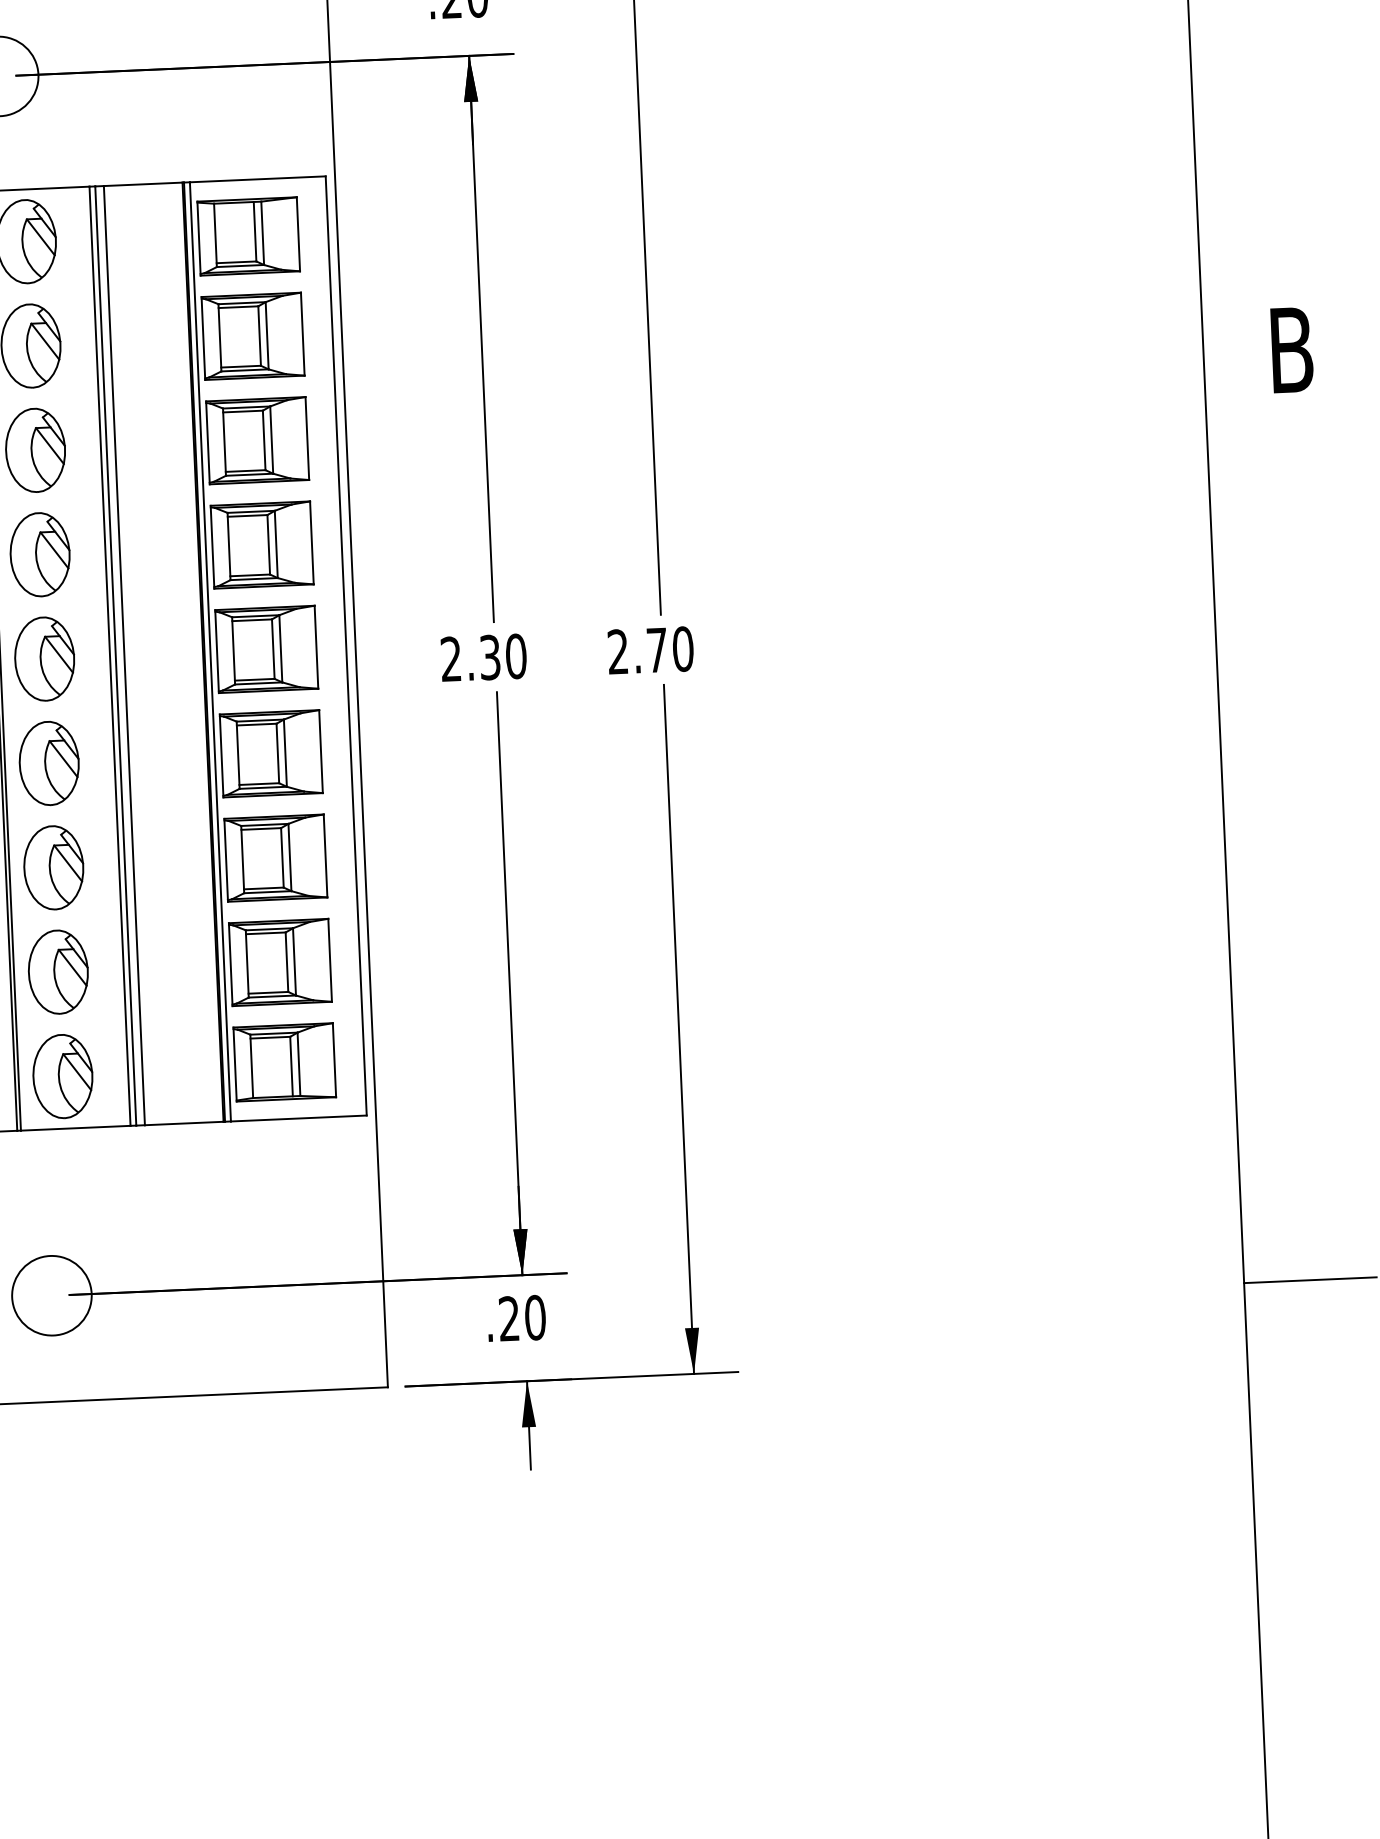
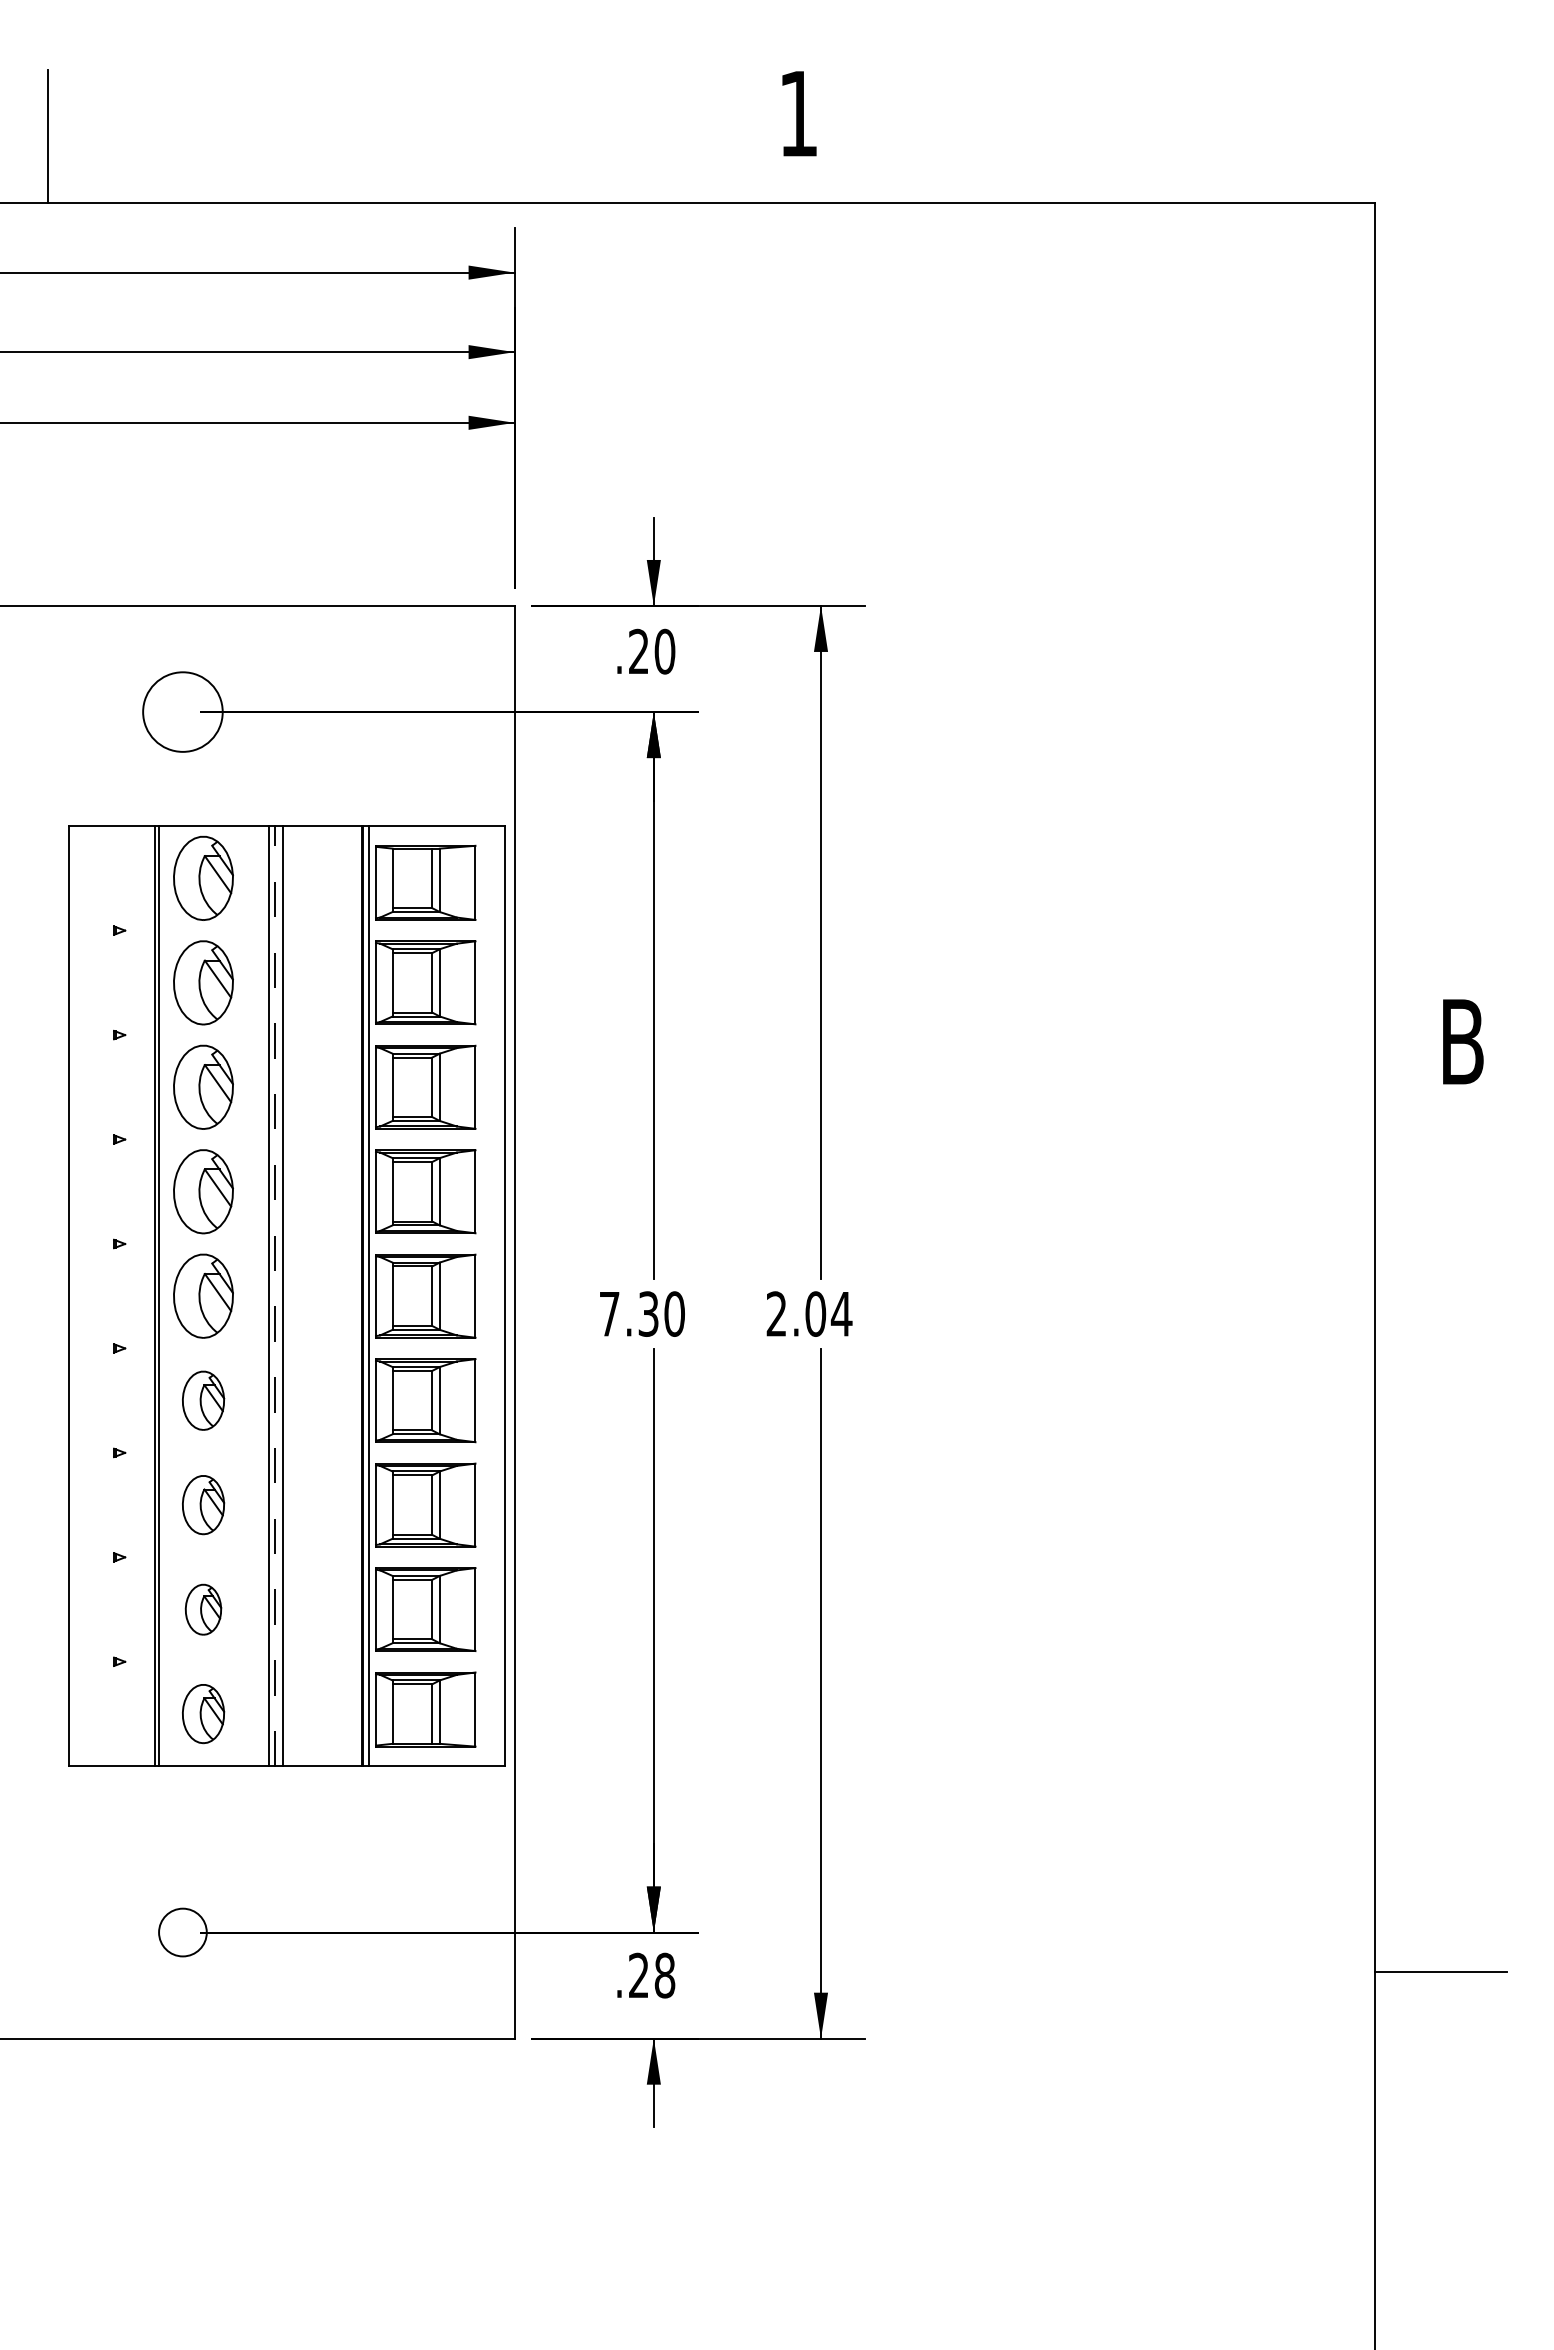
text: (669, 649) -> (828, 1313), 2.70 -> 2.04
line: (115, 655) -> (274, 1295), solid -> dashed
text: (451, 658) -> (609, 1313), 2.30 -> 7.30
part: (49, 763) -> (203, 1400), size x0.7
part: (53, 867) -> (203, 1504), size x0.7
part: (58, 972) -> (203, 1609), size x0.6
part: (62, 1076) -> (203, 1713), size x0.7
circle: (51, 1295) -> (182, 1932), size x0.6
text: (534, 1317) -> (664, 1975), .20 -> .28

